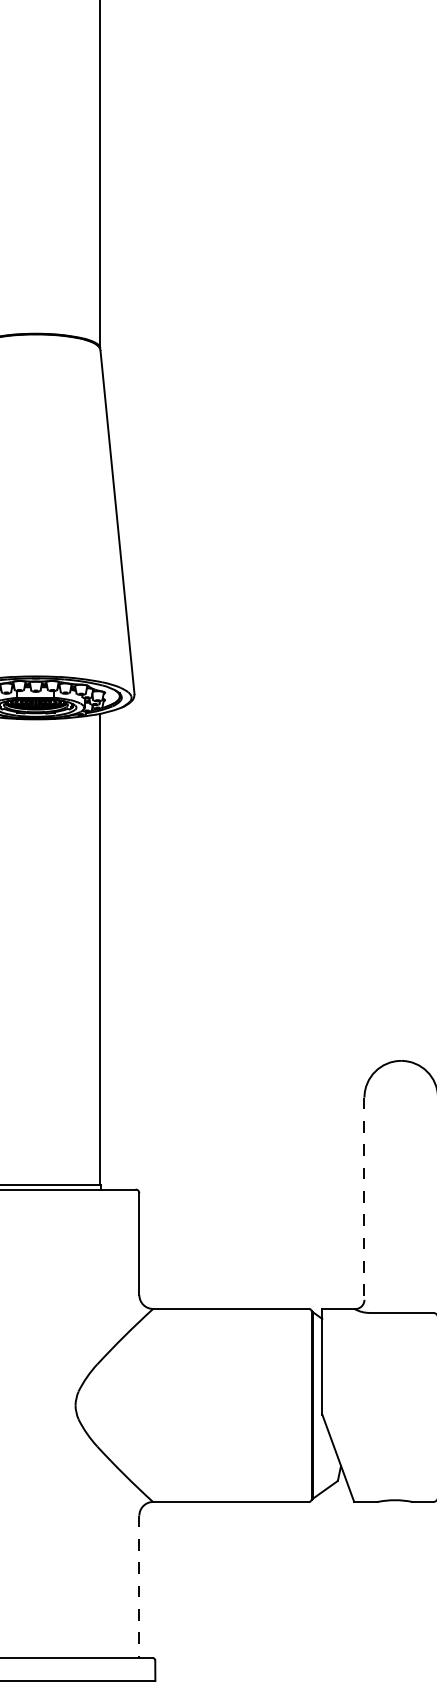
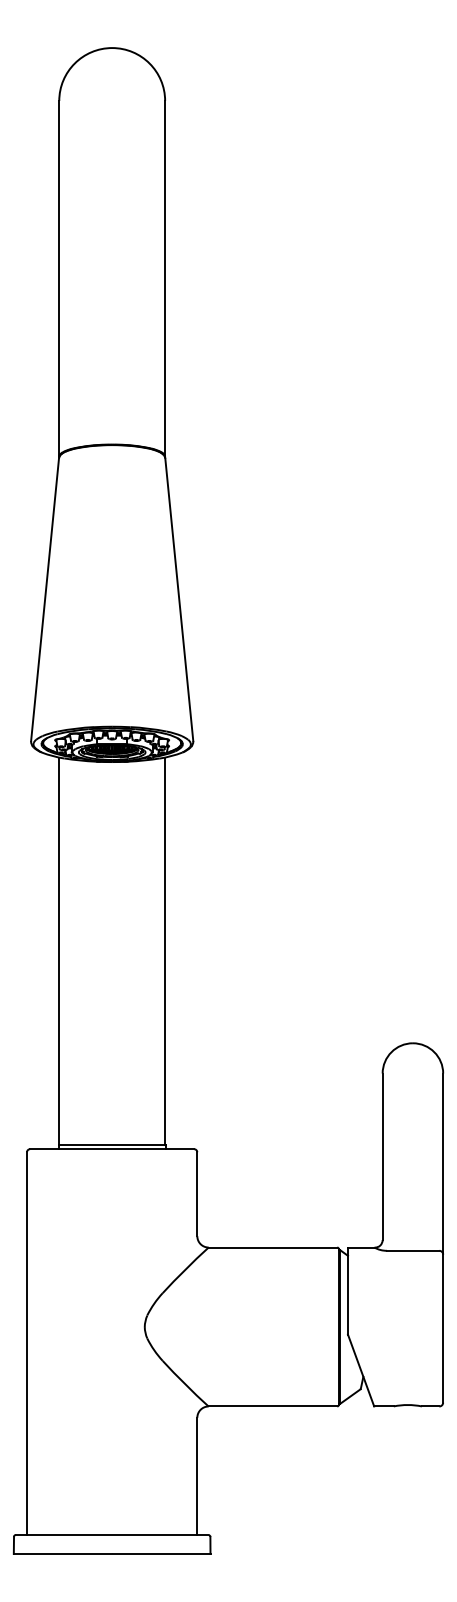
line: (364, 1199) -> (382, 1157), dashed -> solid
line: (139, 1587) -> (197, 1476), dashed -> solid

